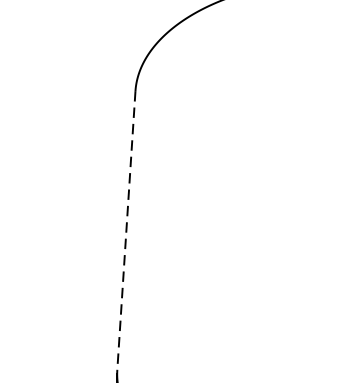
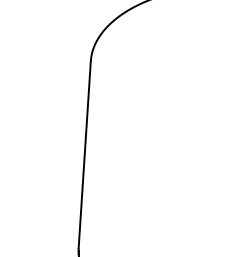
line: (126, 230) -> (84, 154), dashed -> solid

